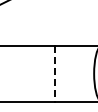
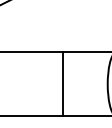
line: (55, 74) -> (63, 85), dashed -> solid

